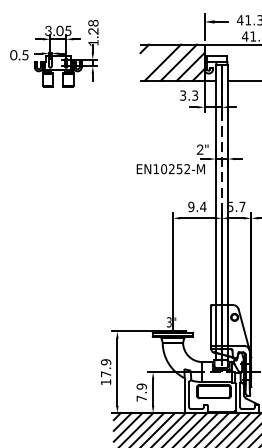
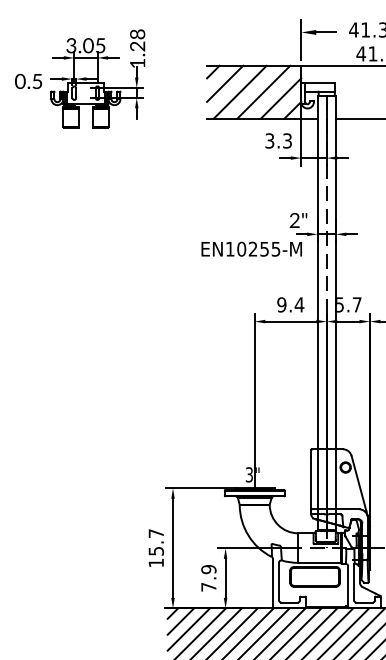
line: (152, 56) -> (224, 83), added
text: (187, 169) -> (276, 249), EN10252-M -> EN10255-M
text: (105, 368) -> (155, 542), 17.9 -> 15.7

